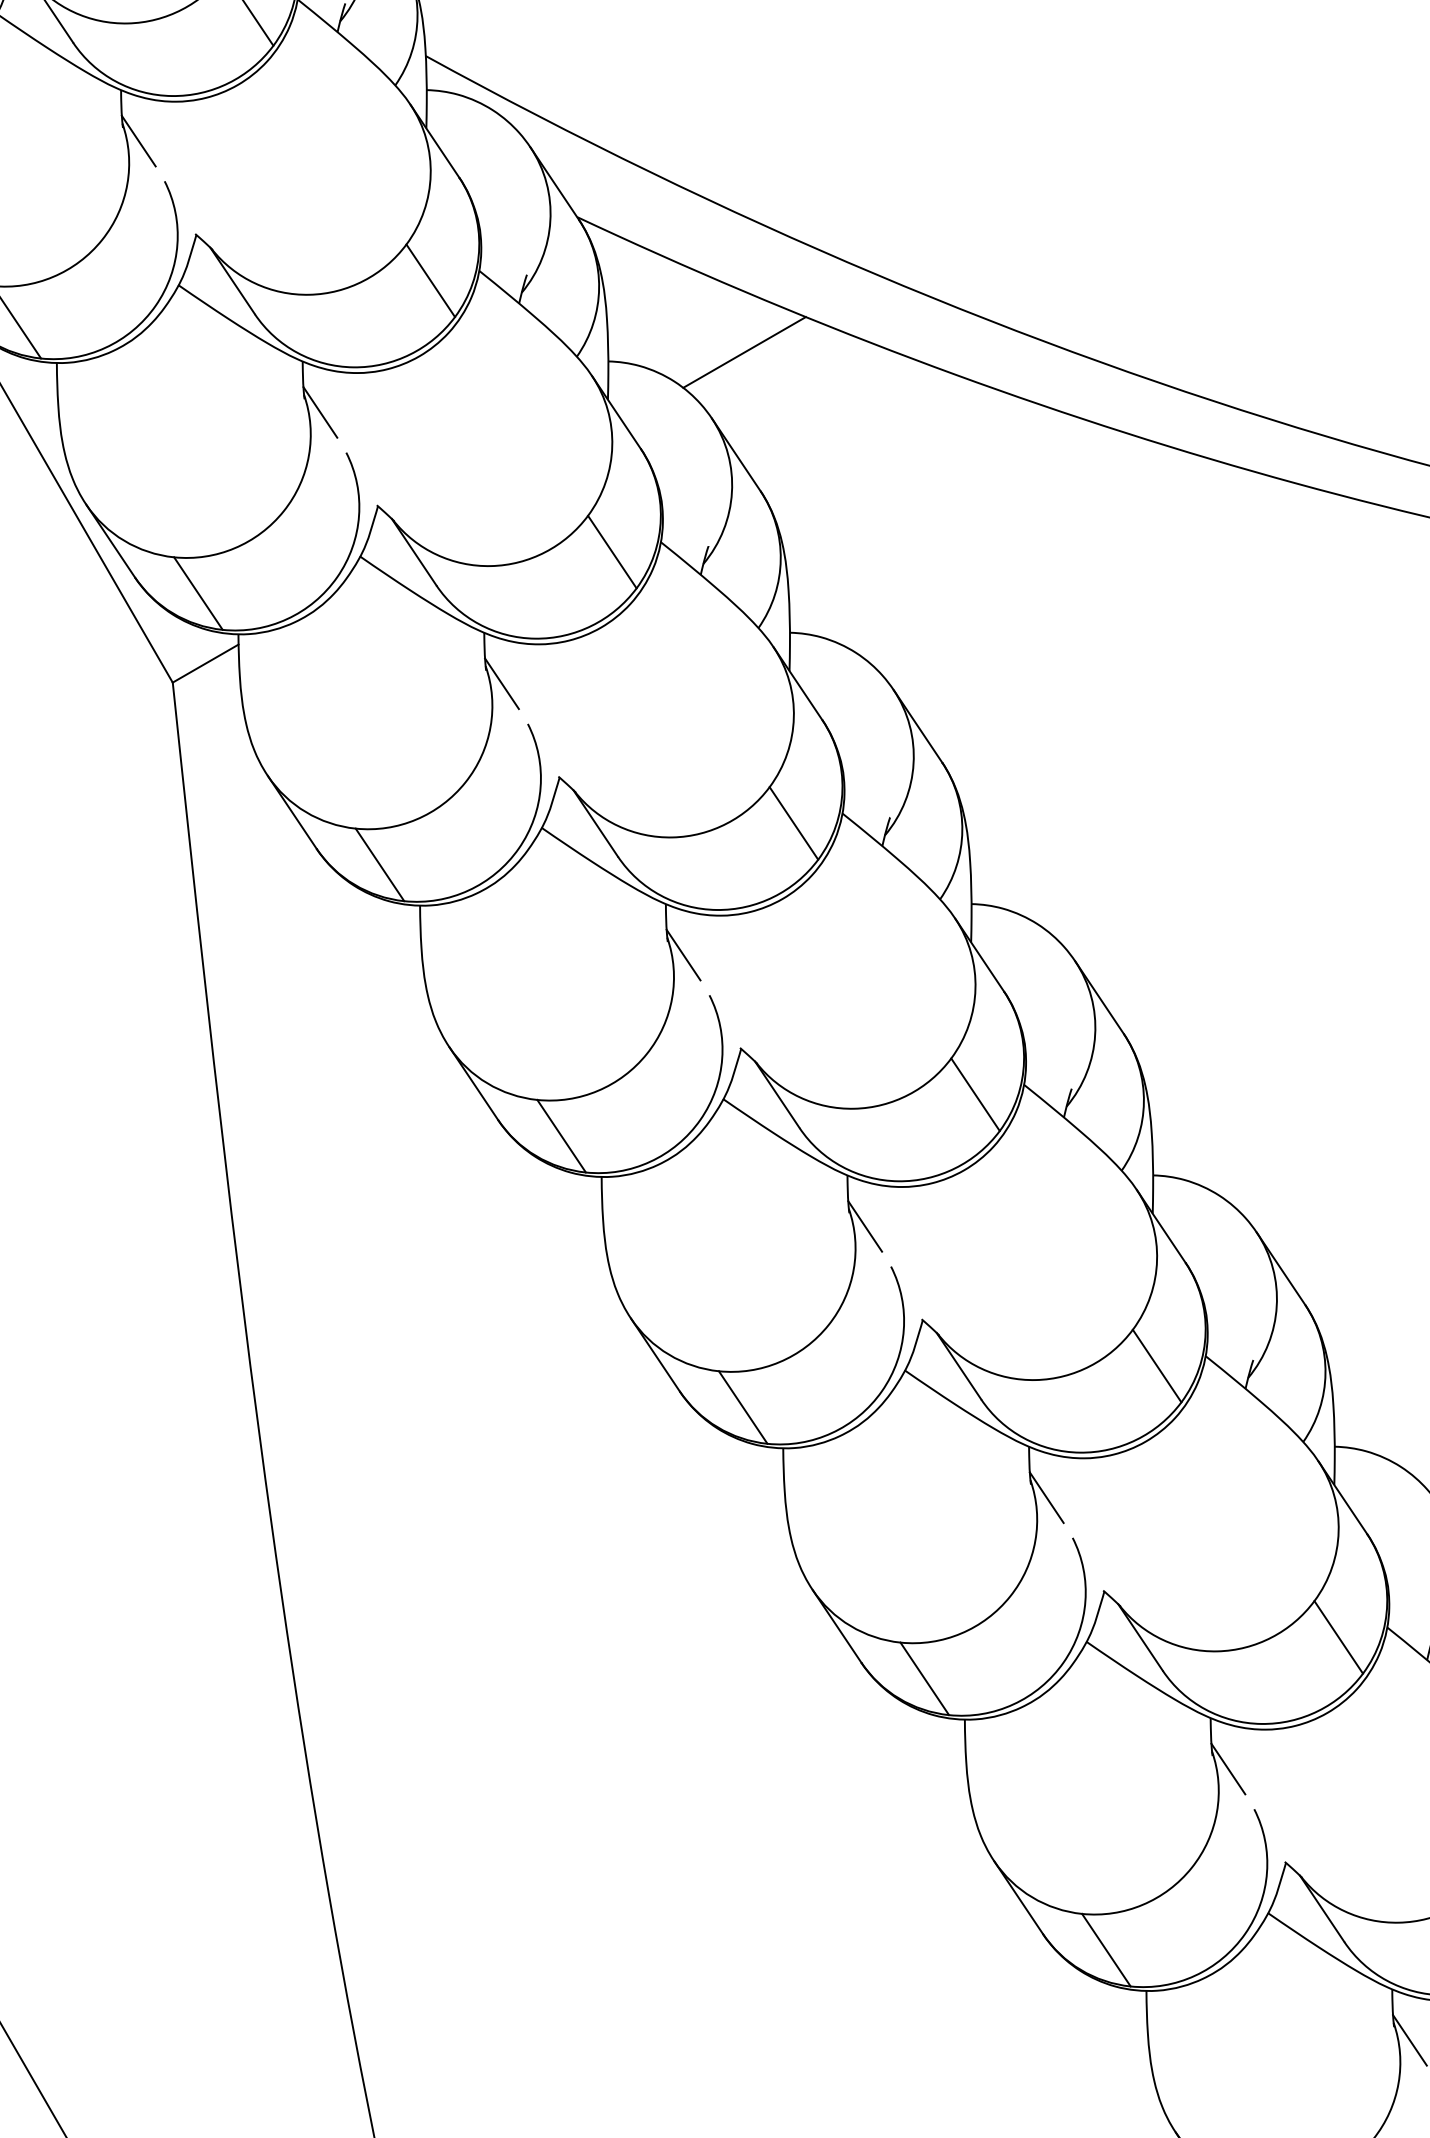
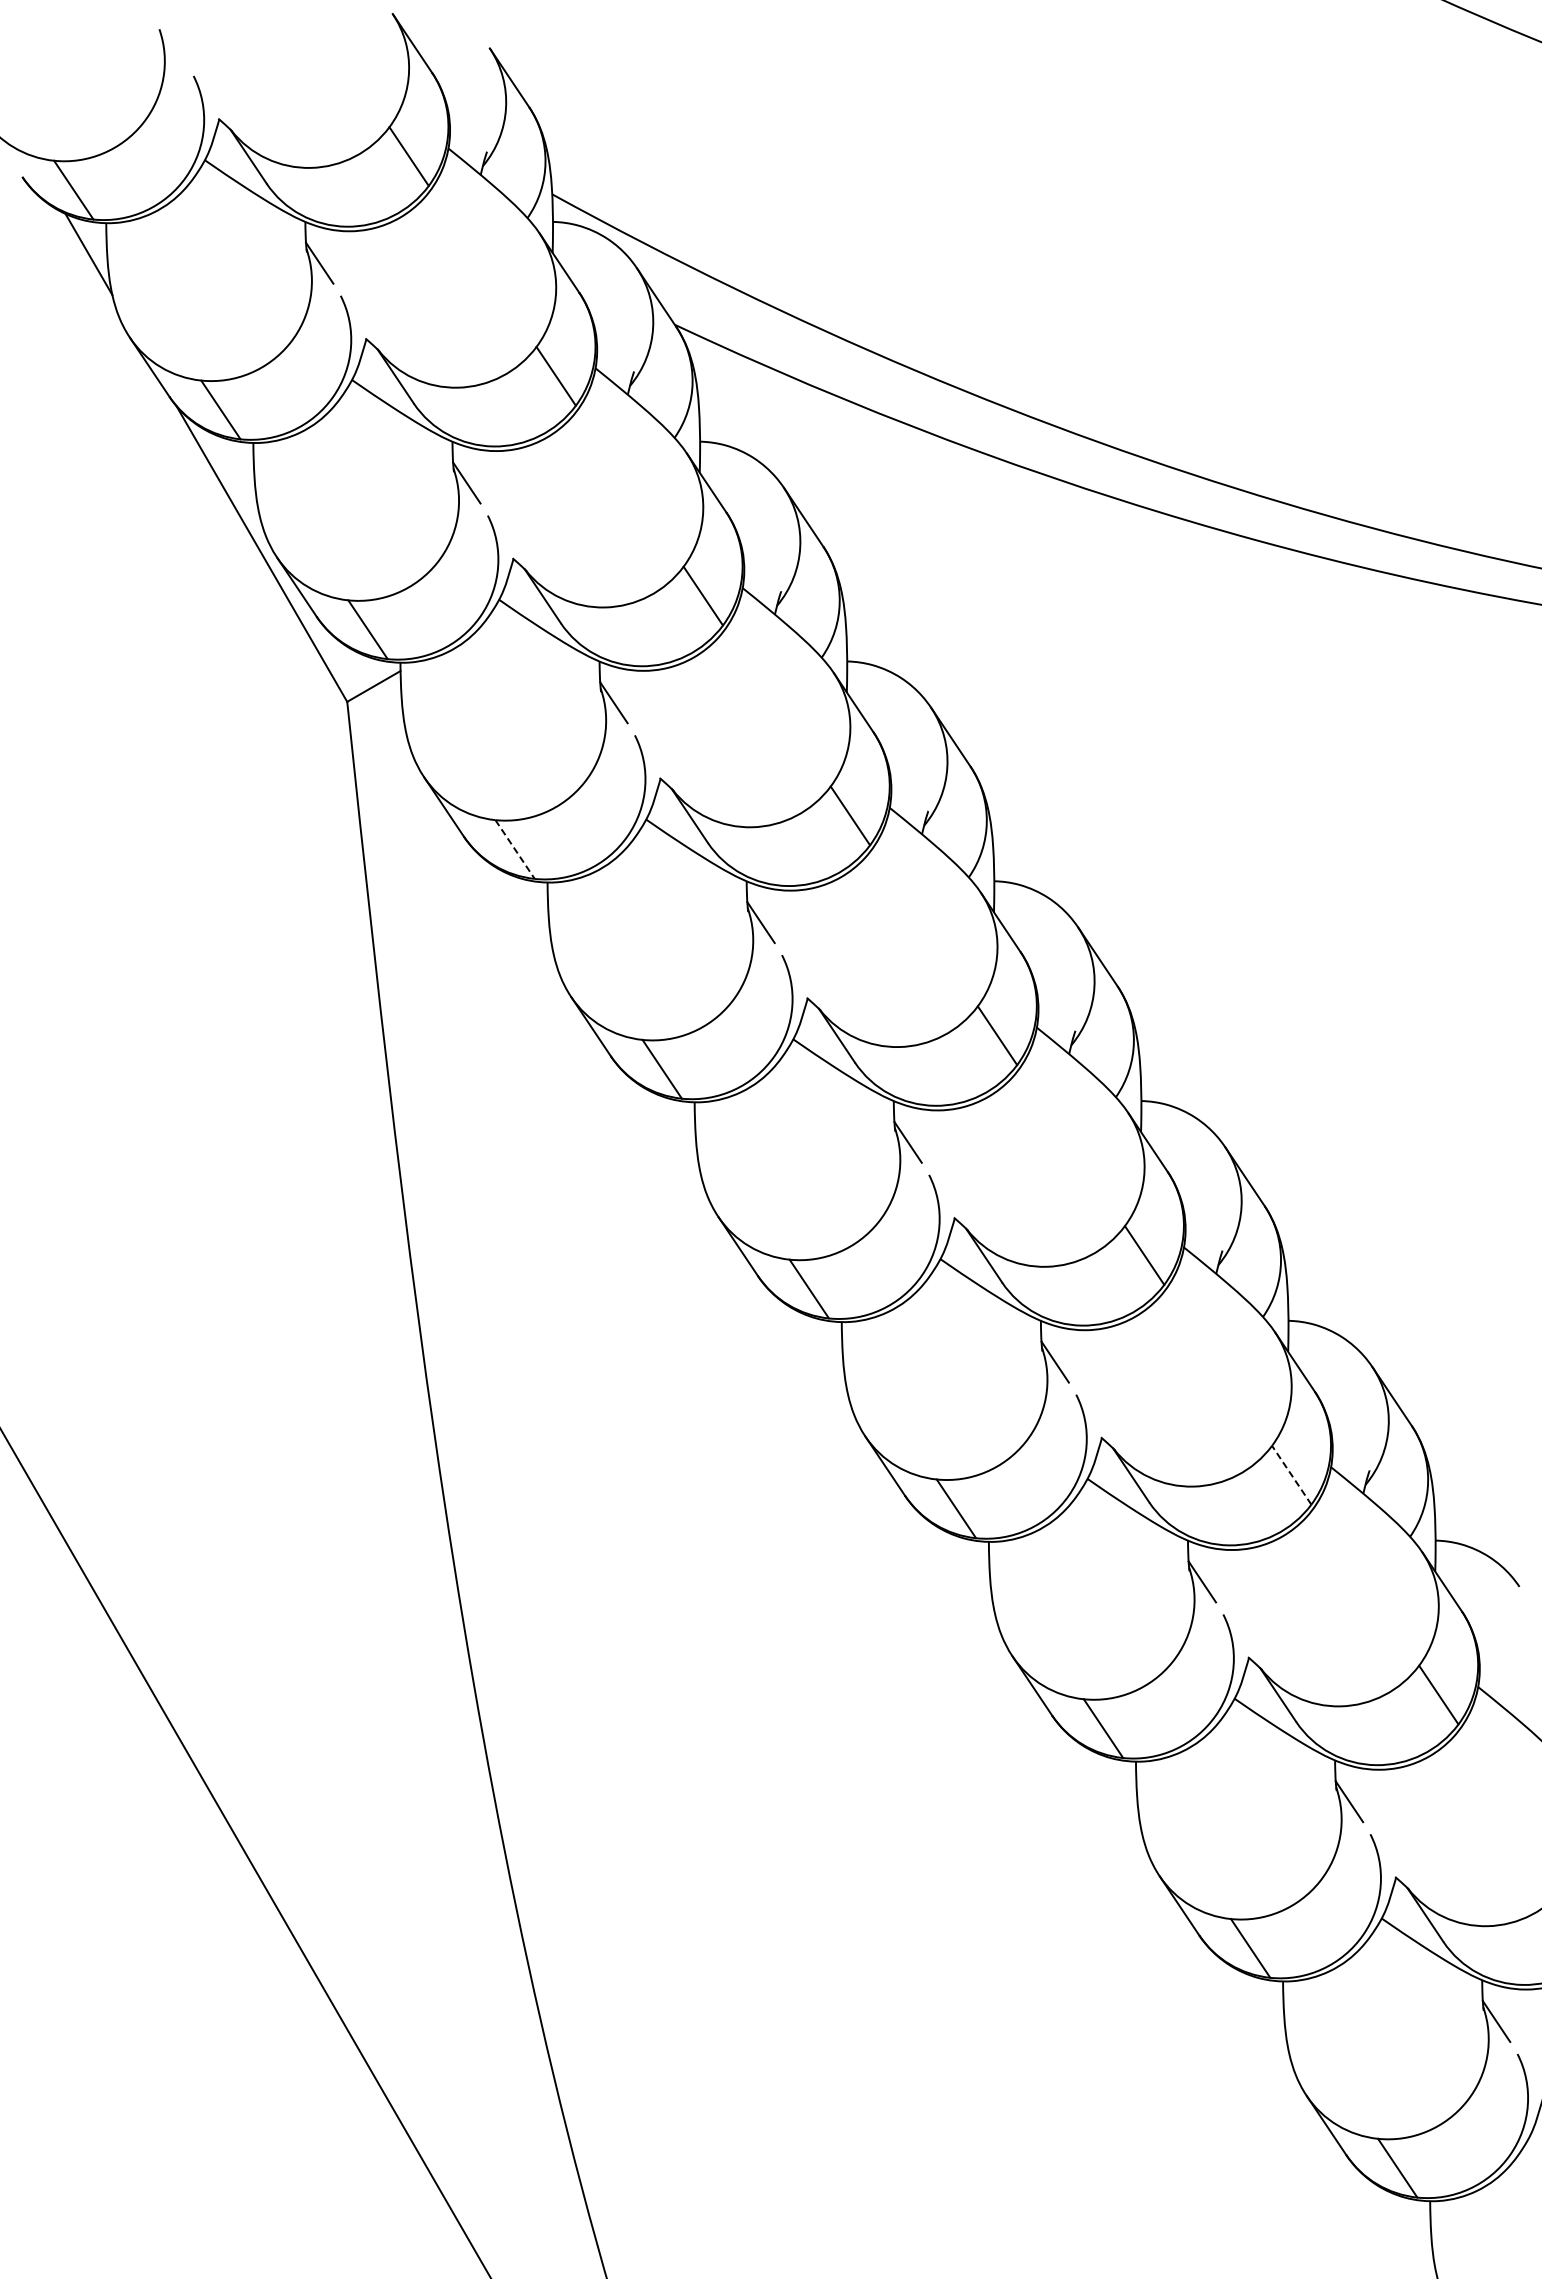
line: (744, 352) -> (810, 434), removed
line: (380, 864) -> (515, 849), solid -> dashed
line: (1338, 1636) -> (1291, 1474), solid -> dashed

